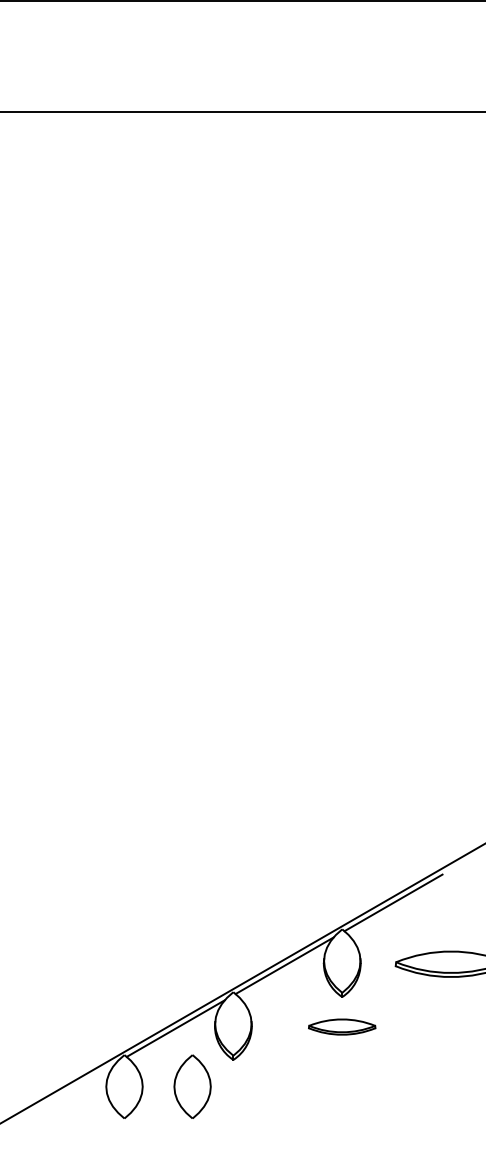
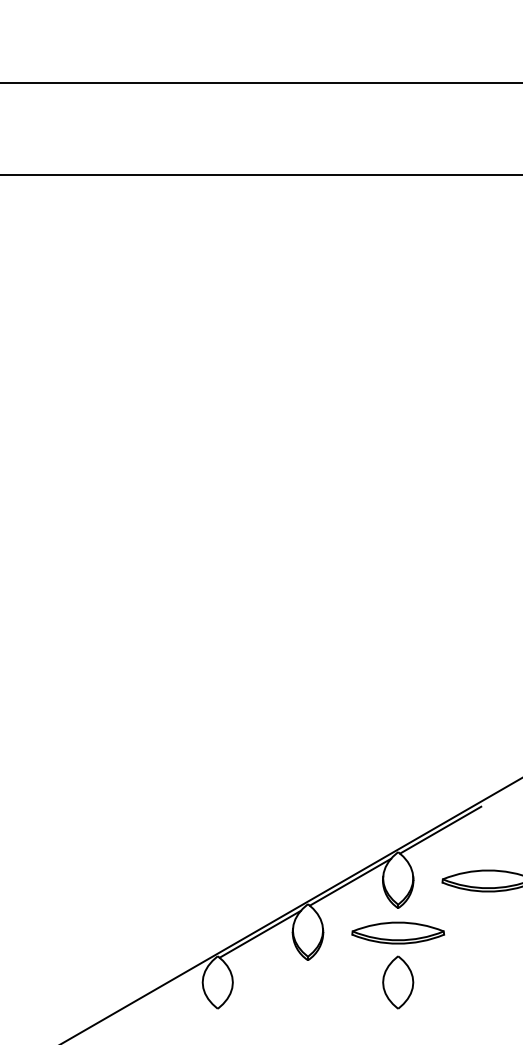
part: (341, 1026) -> (397, 932), size x1.67
part: (192, 1086) -> (398, 982), moved

